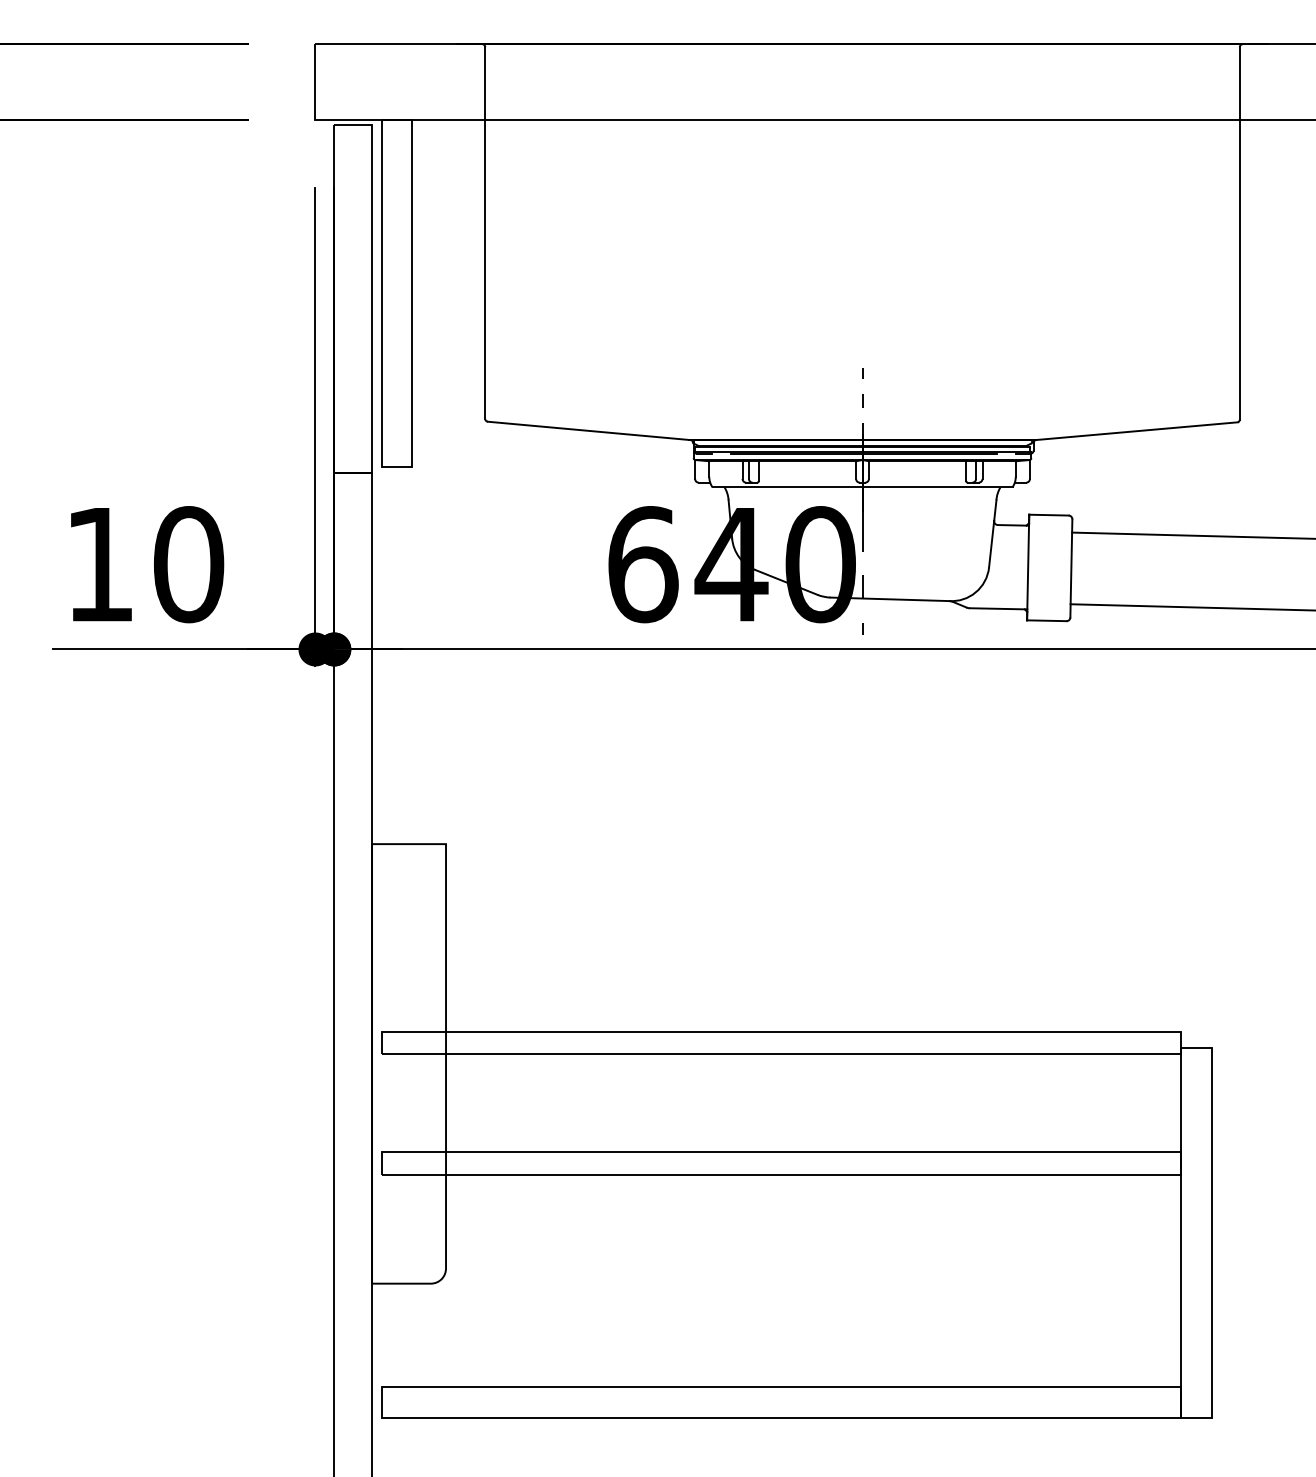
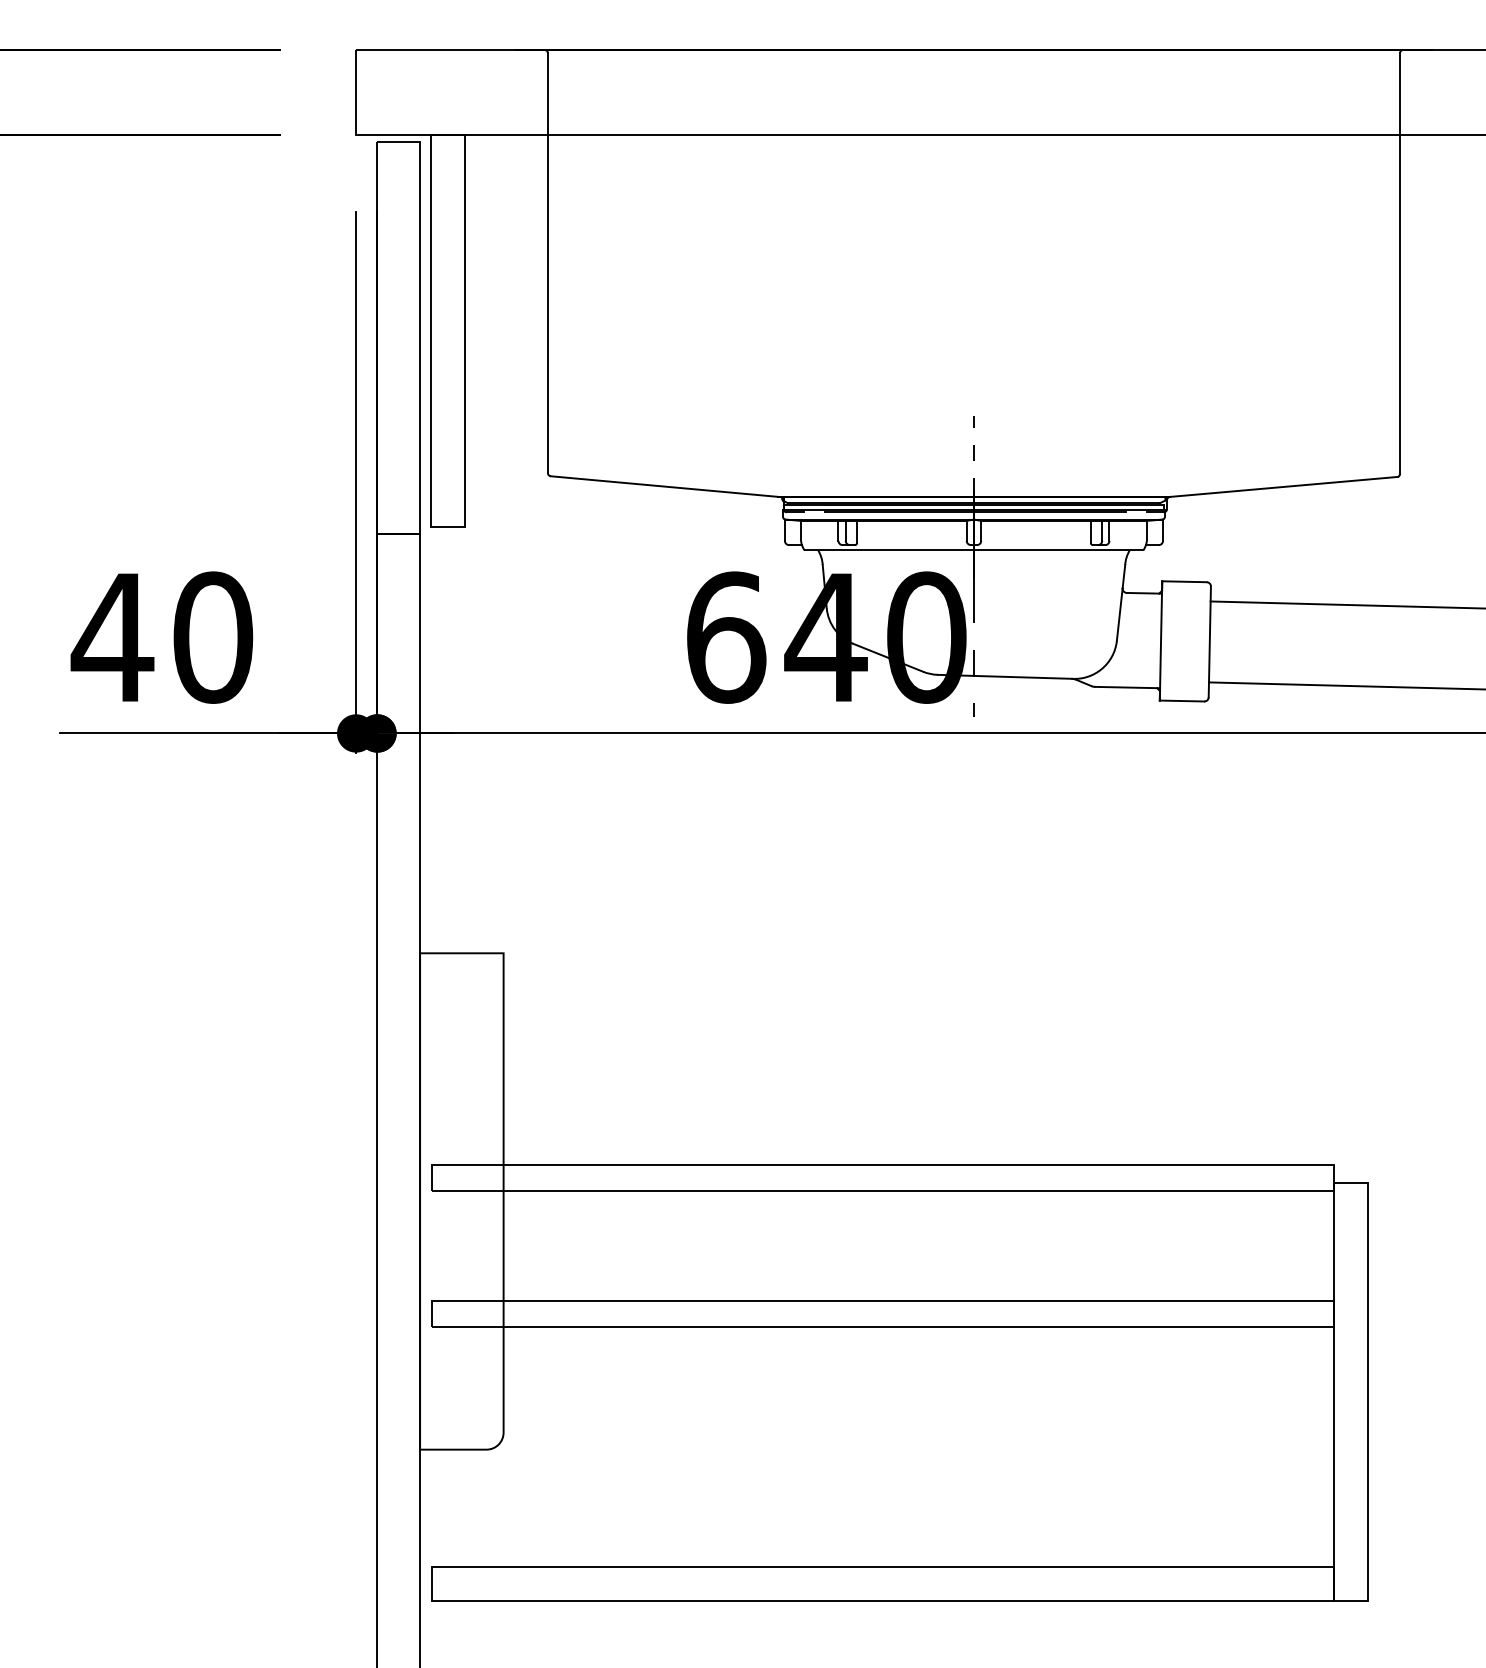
text: (99, 564) -> (112, 637), 10 -> 40

